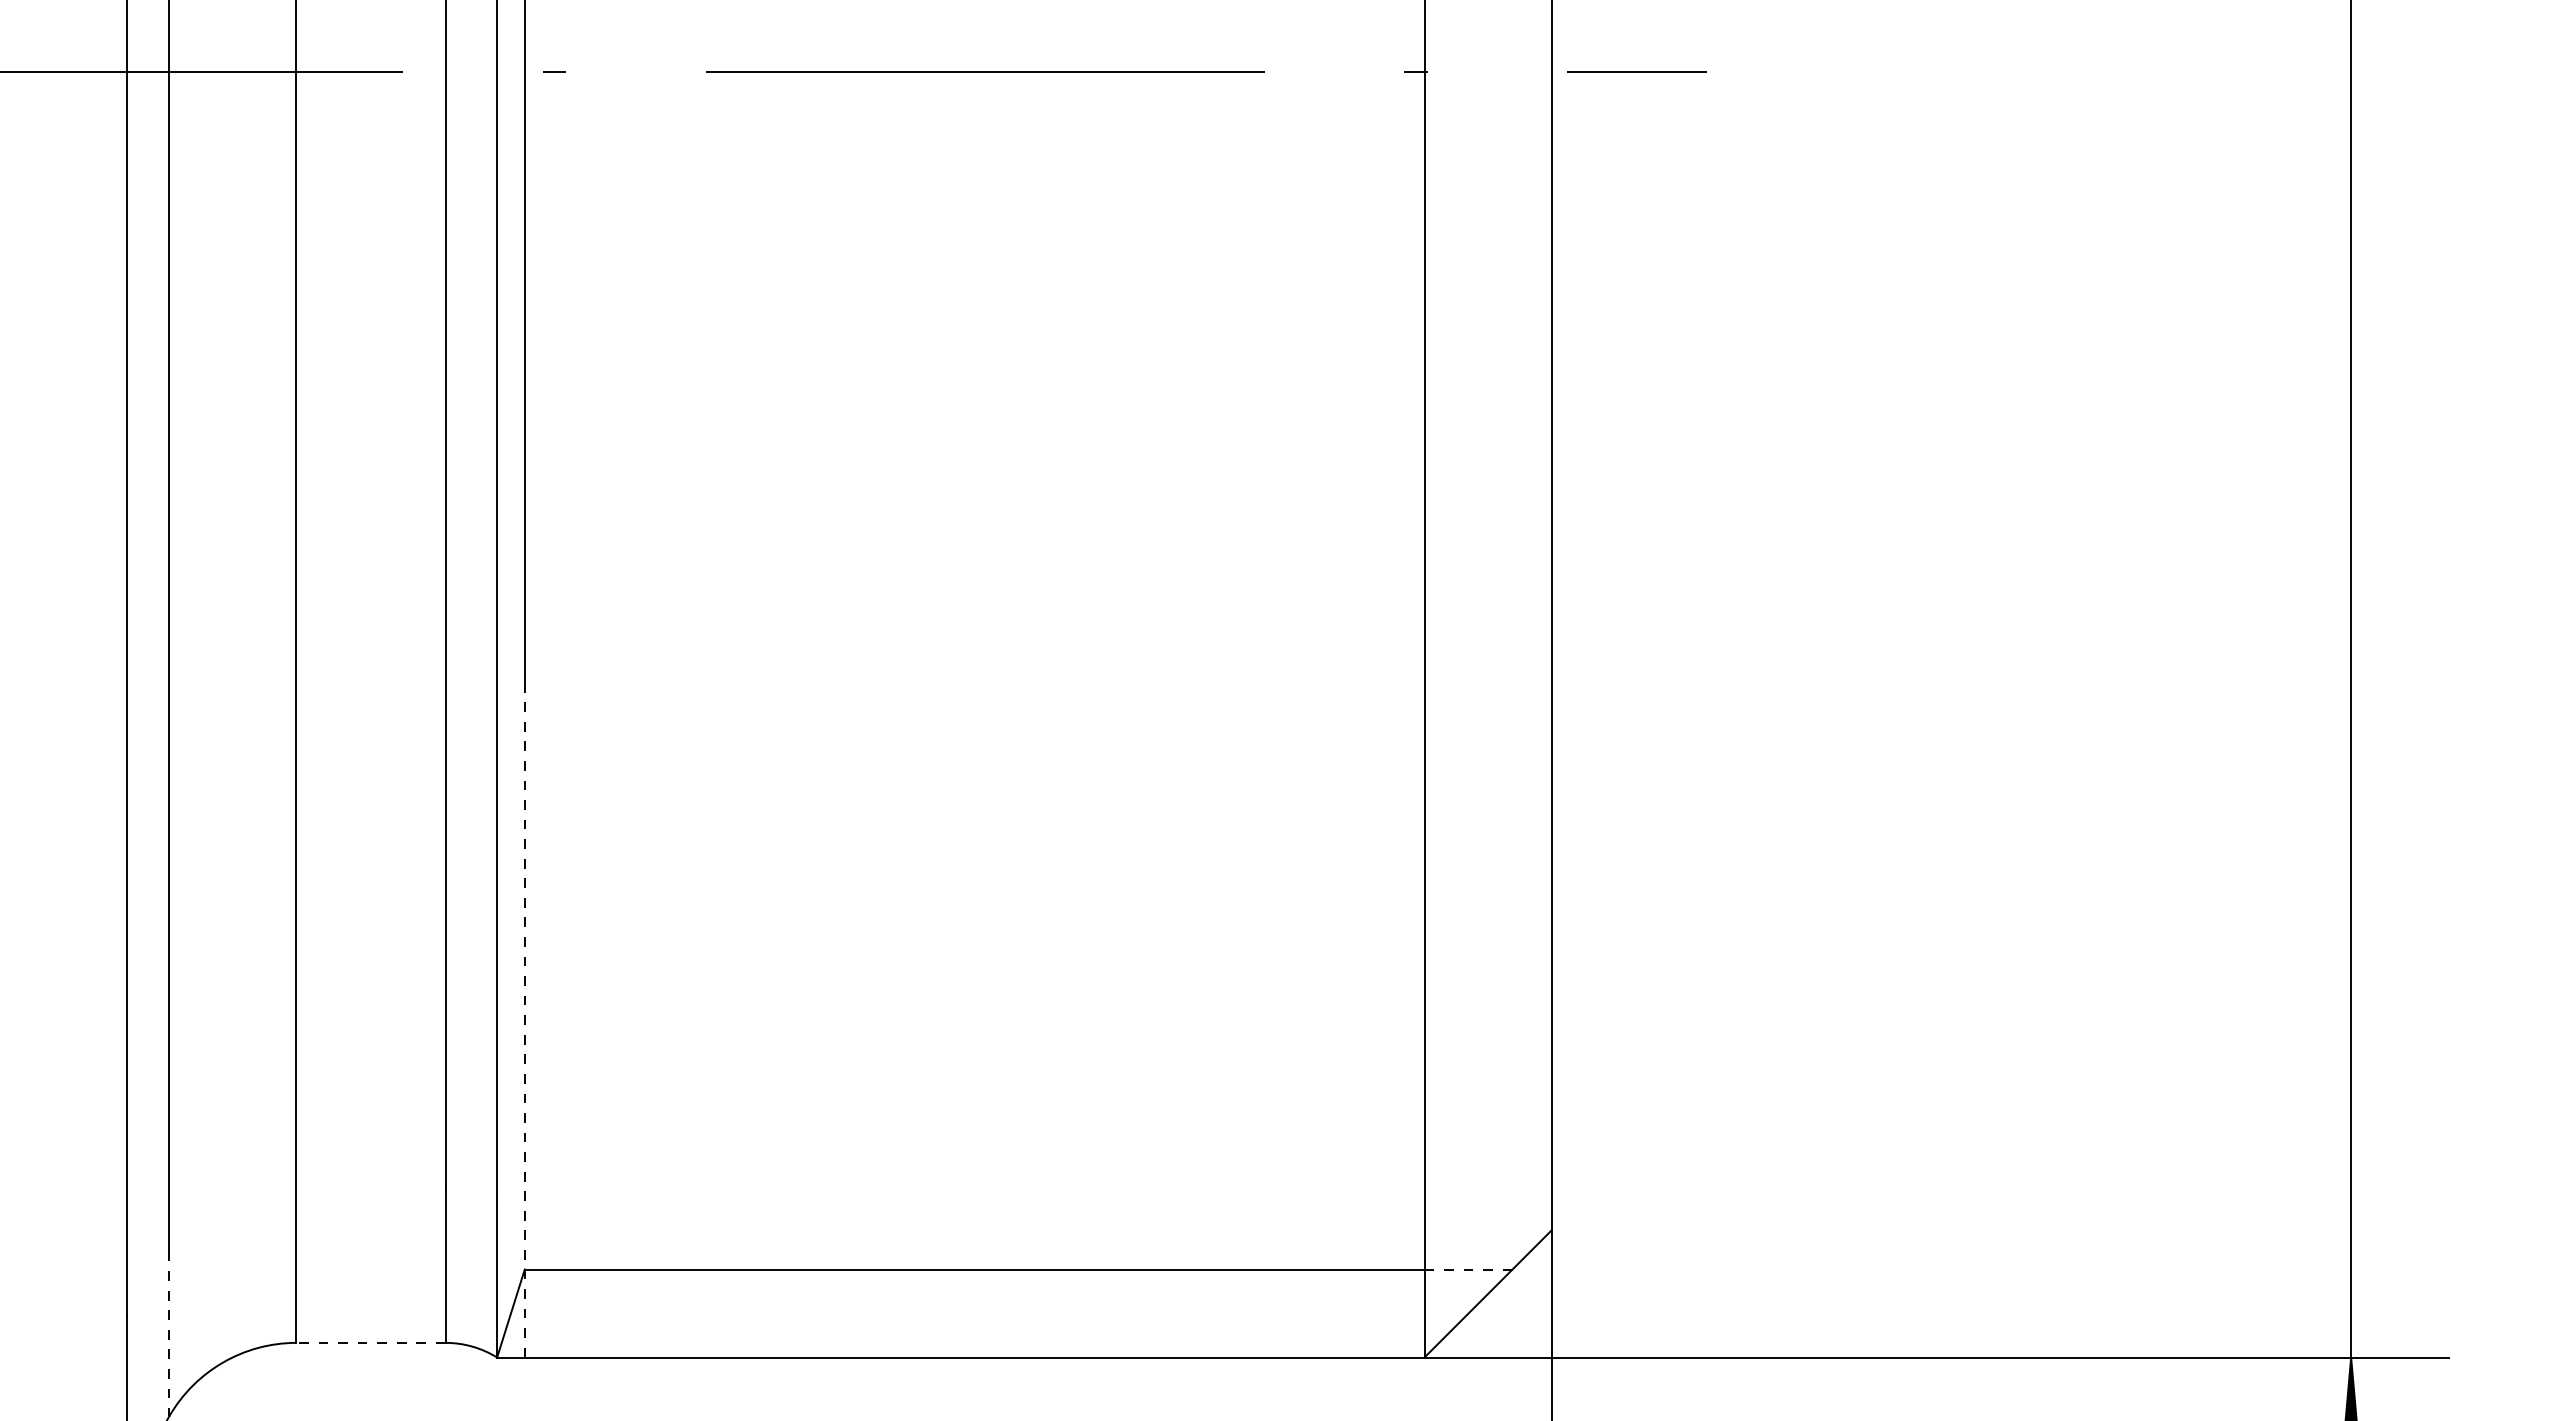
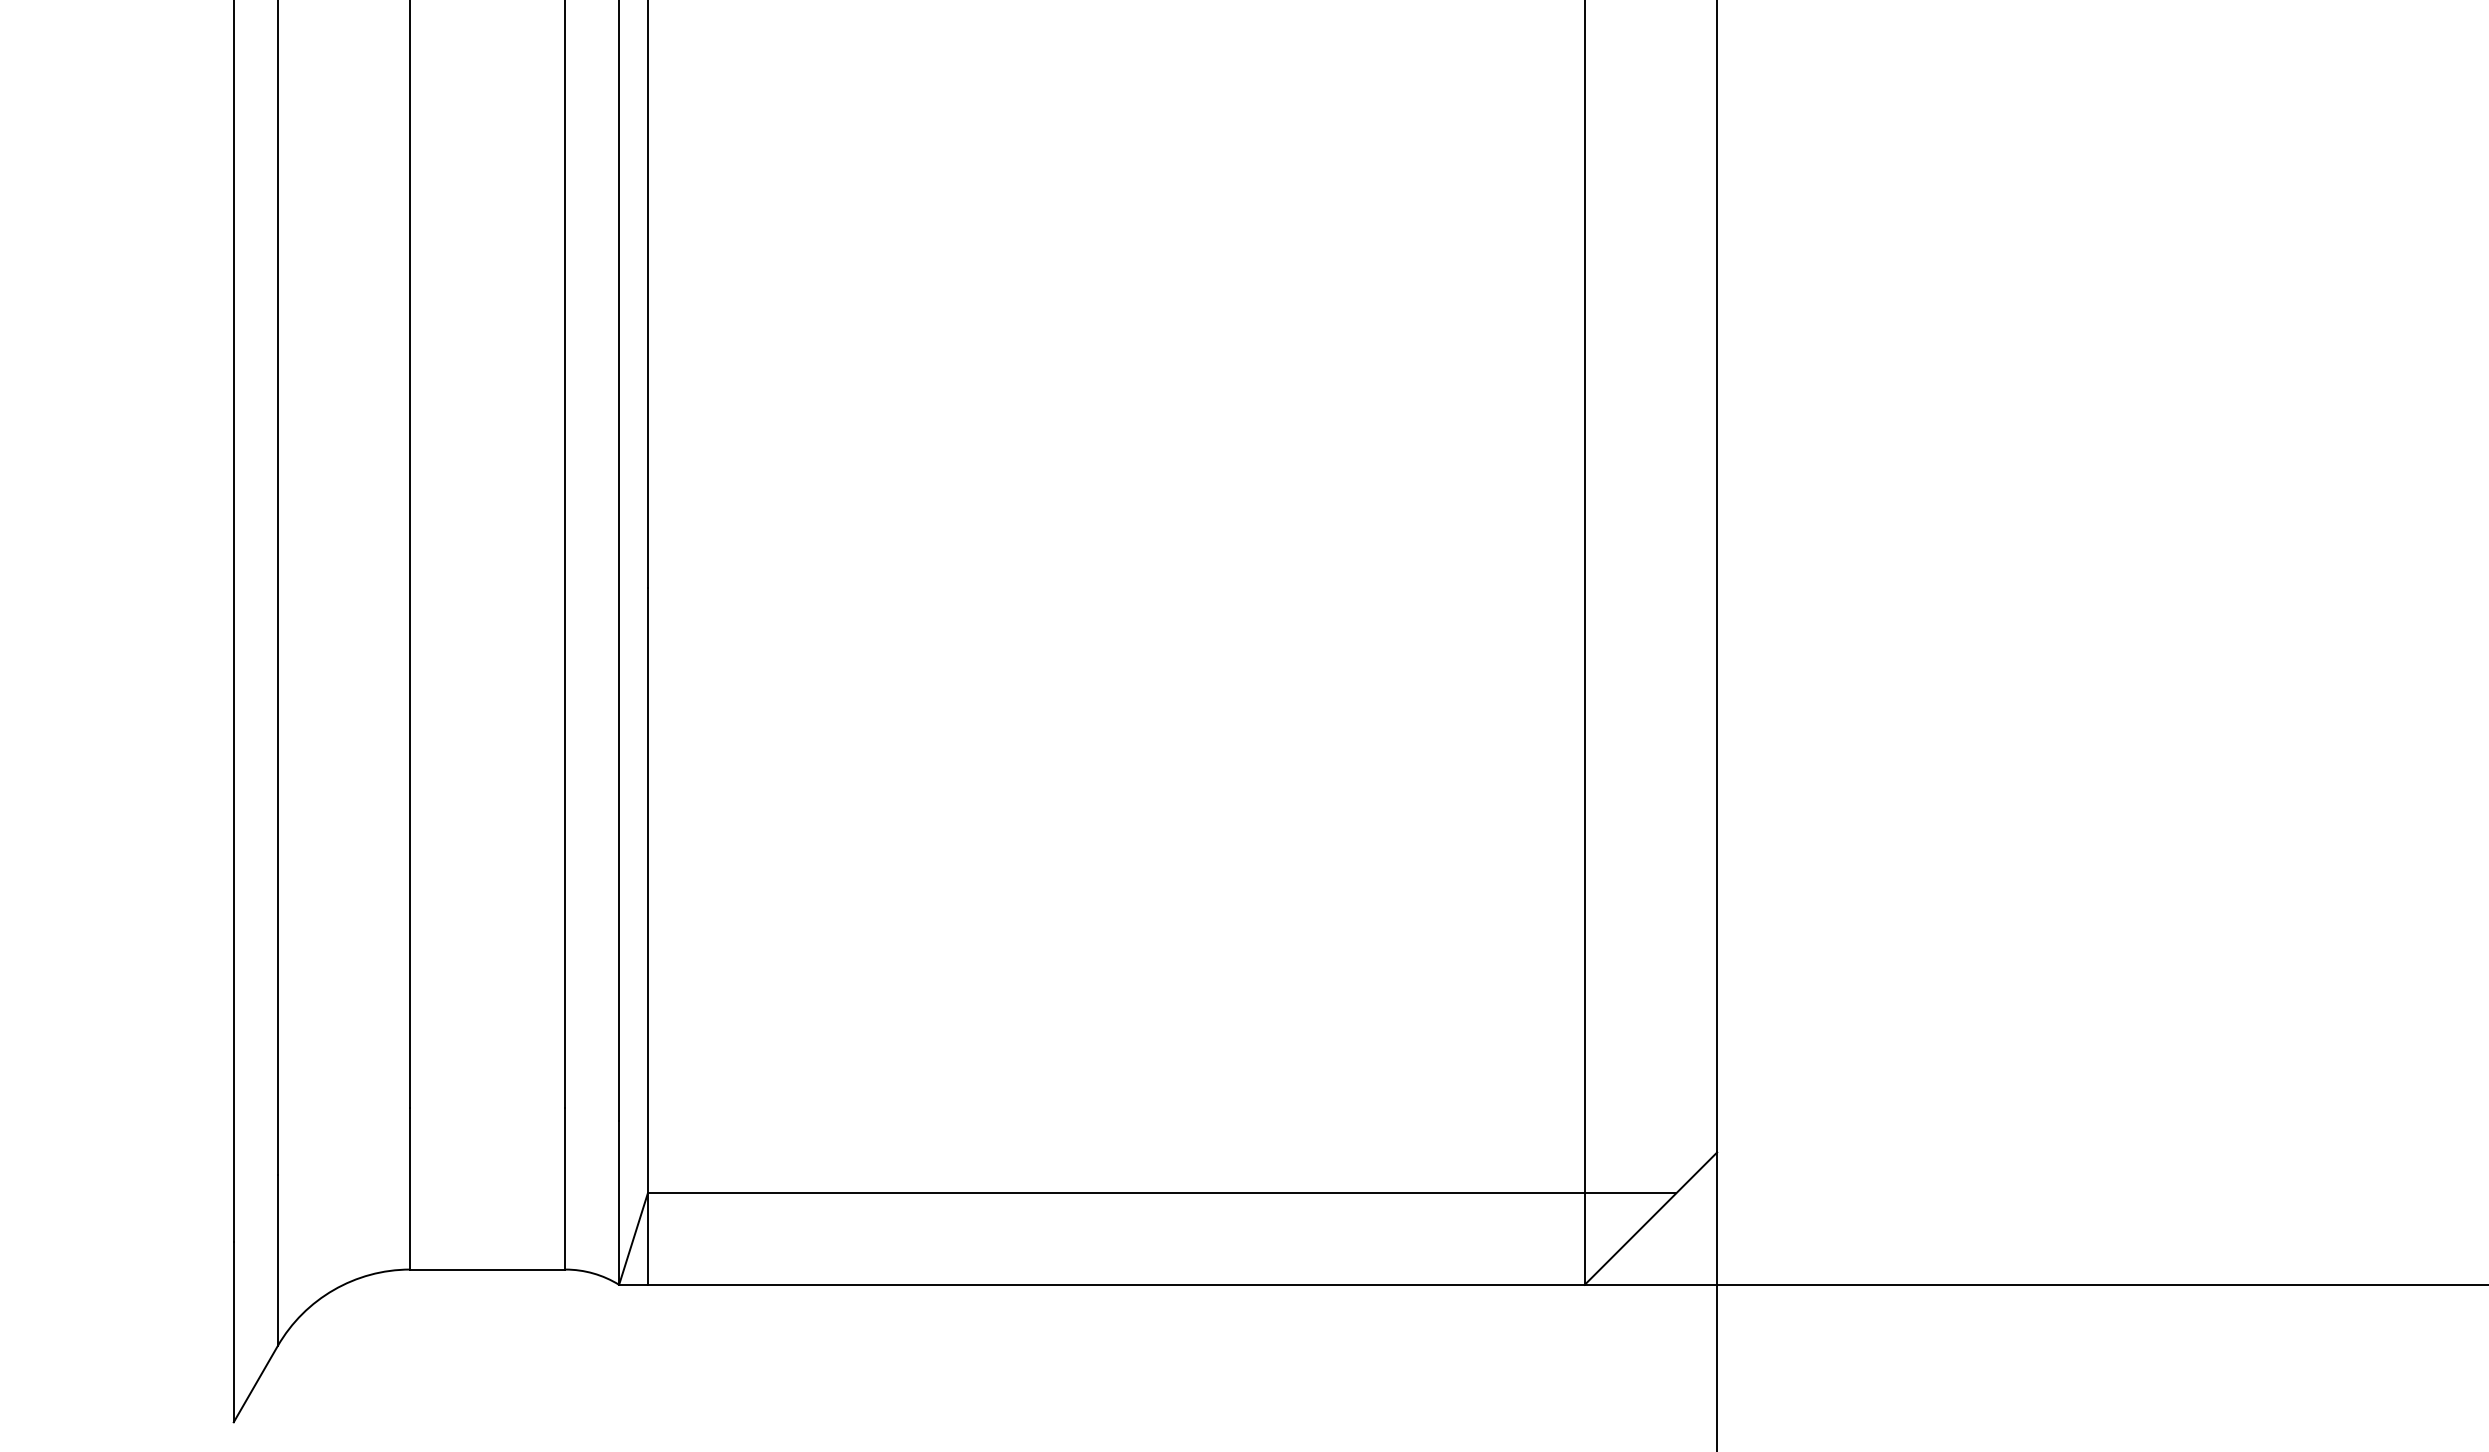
line: (524, 1022) -> (647, 935), dashed -> solid
line: (1469, 1269) -> (1631, 1193), dashed -> solid
line: (169, 1334) -> (277, 1260), dashed -> solid
line: (371, 1342) -> (488, 1269), dashed -> solid

